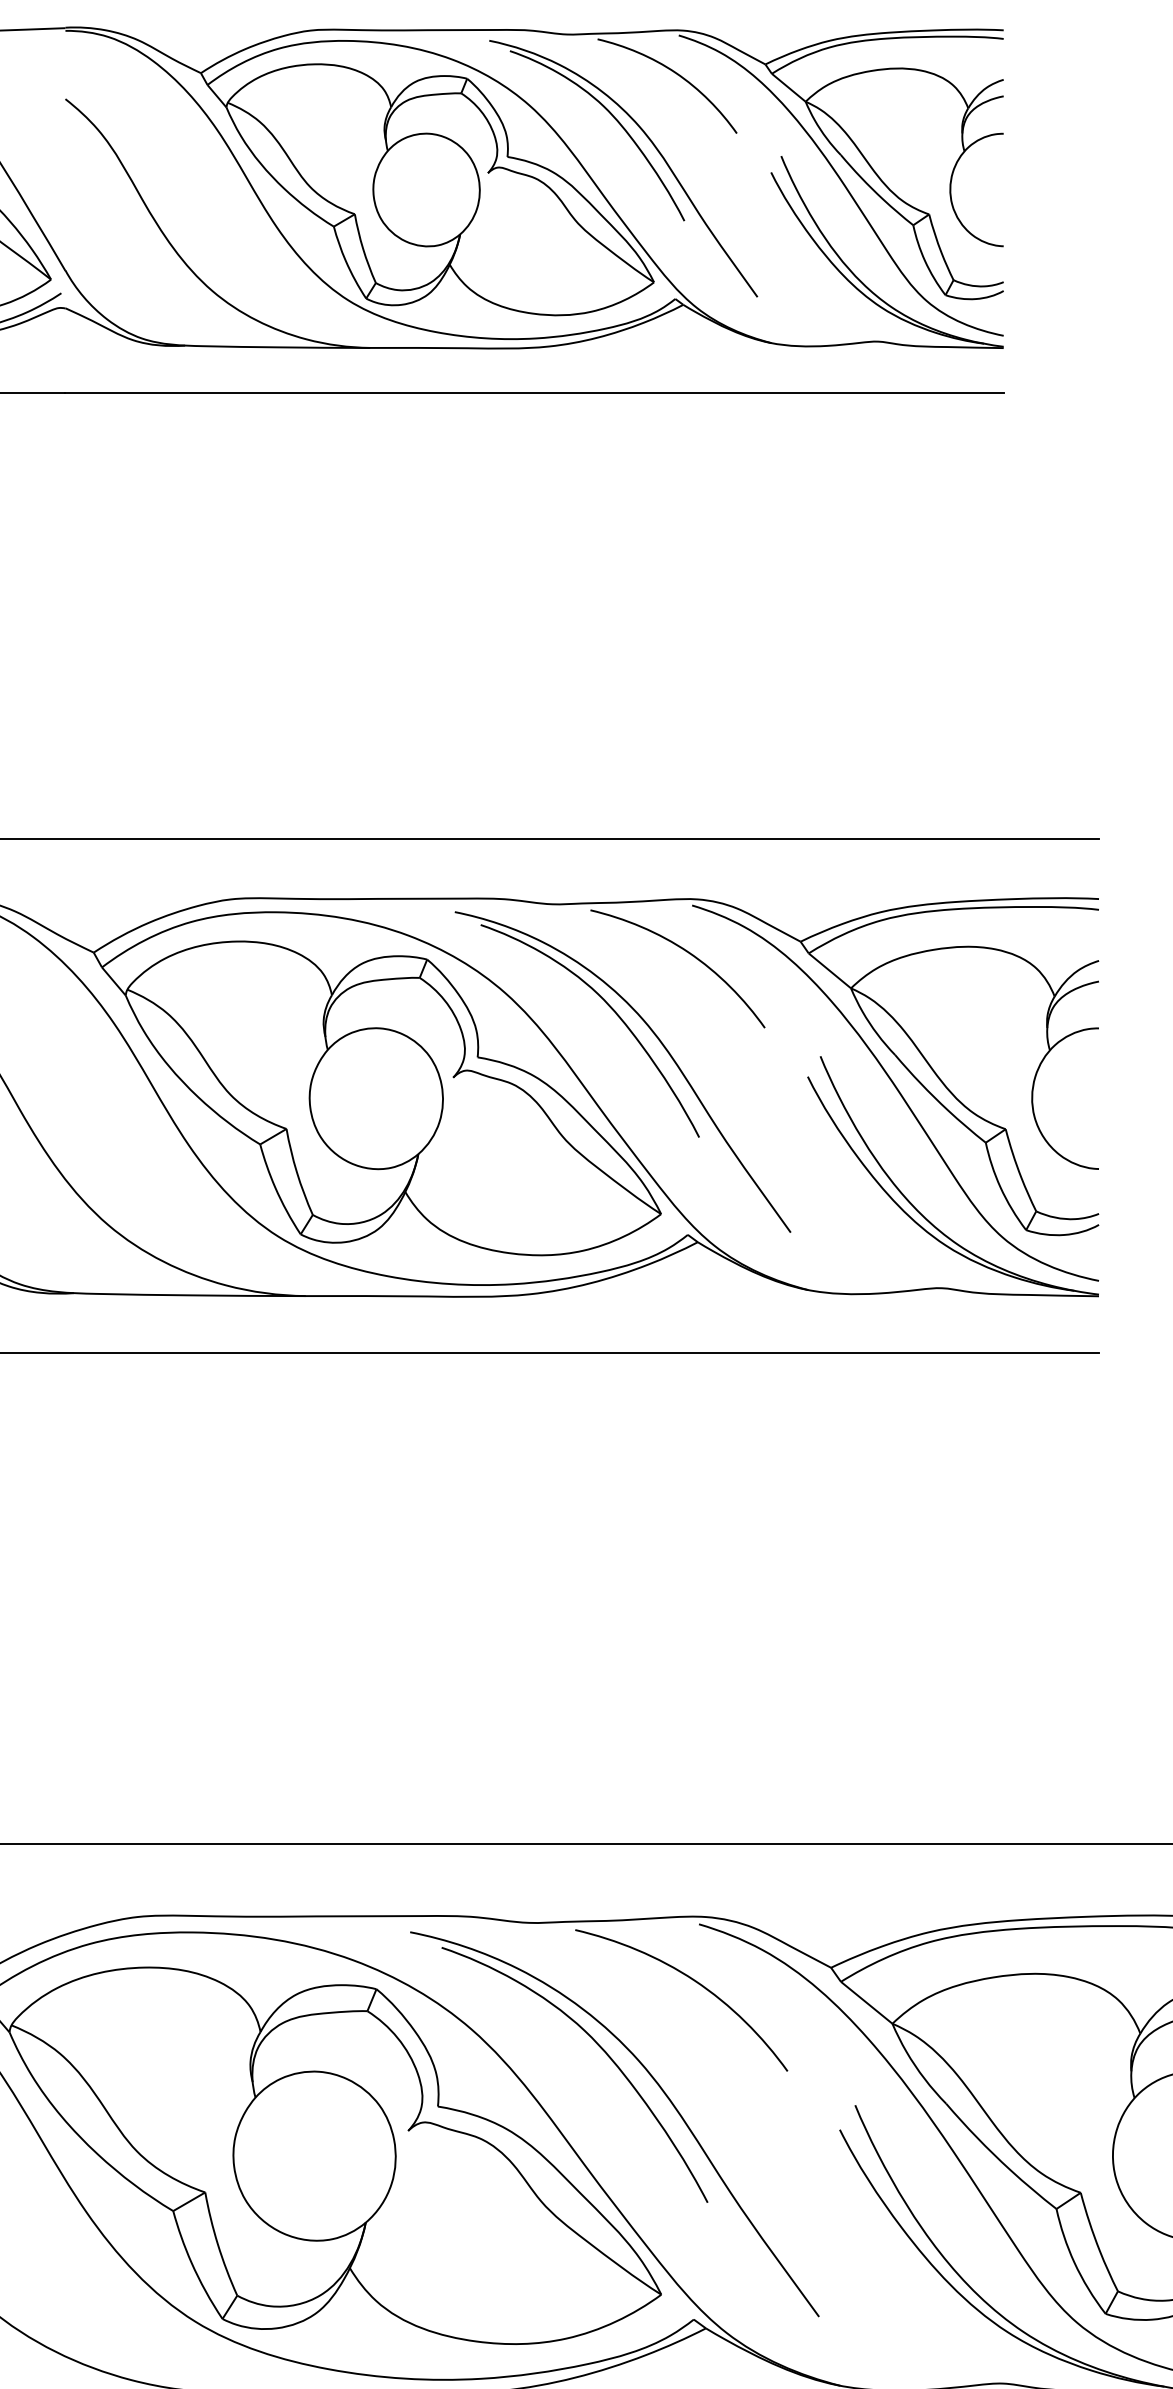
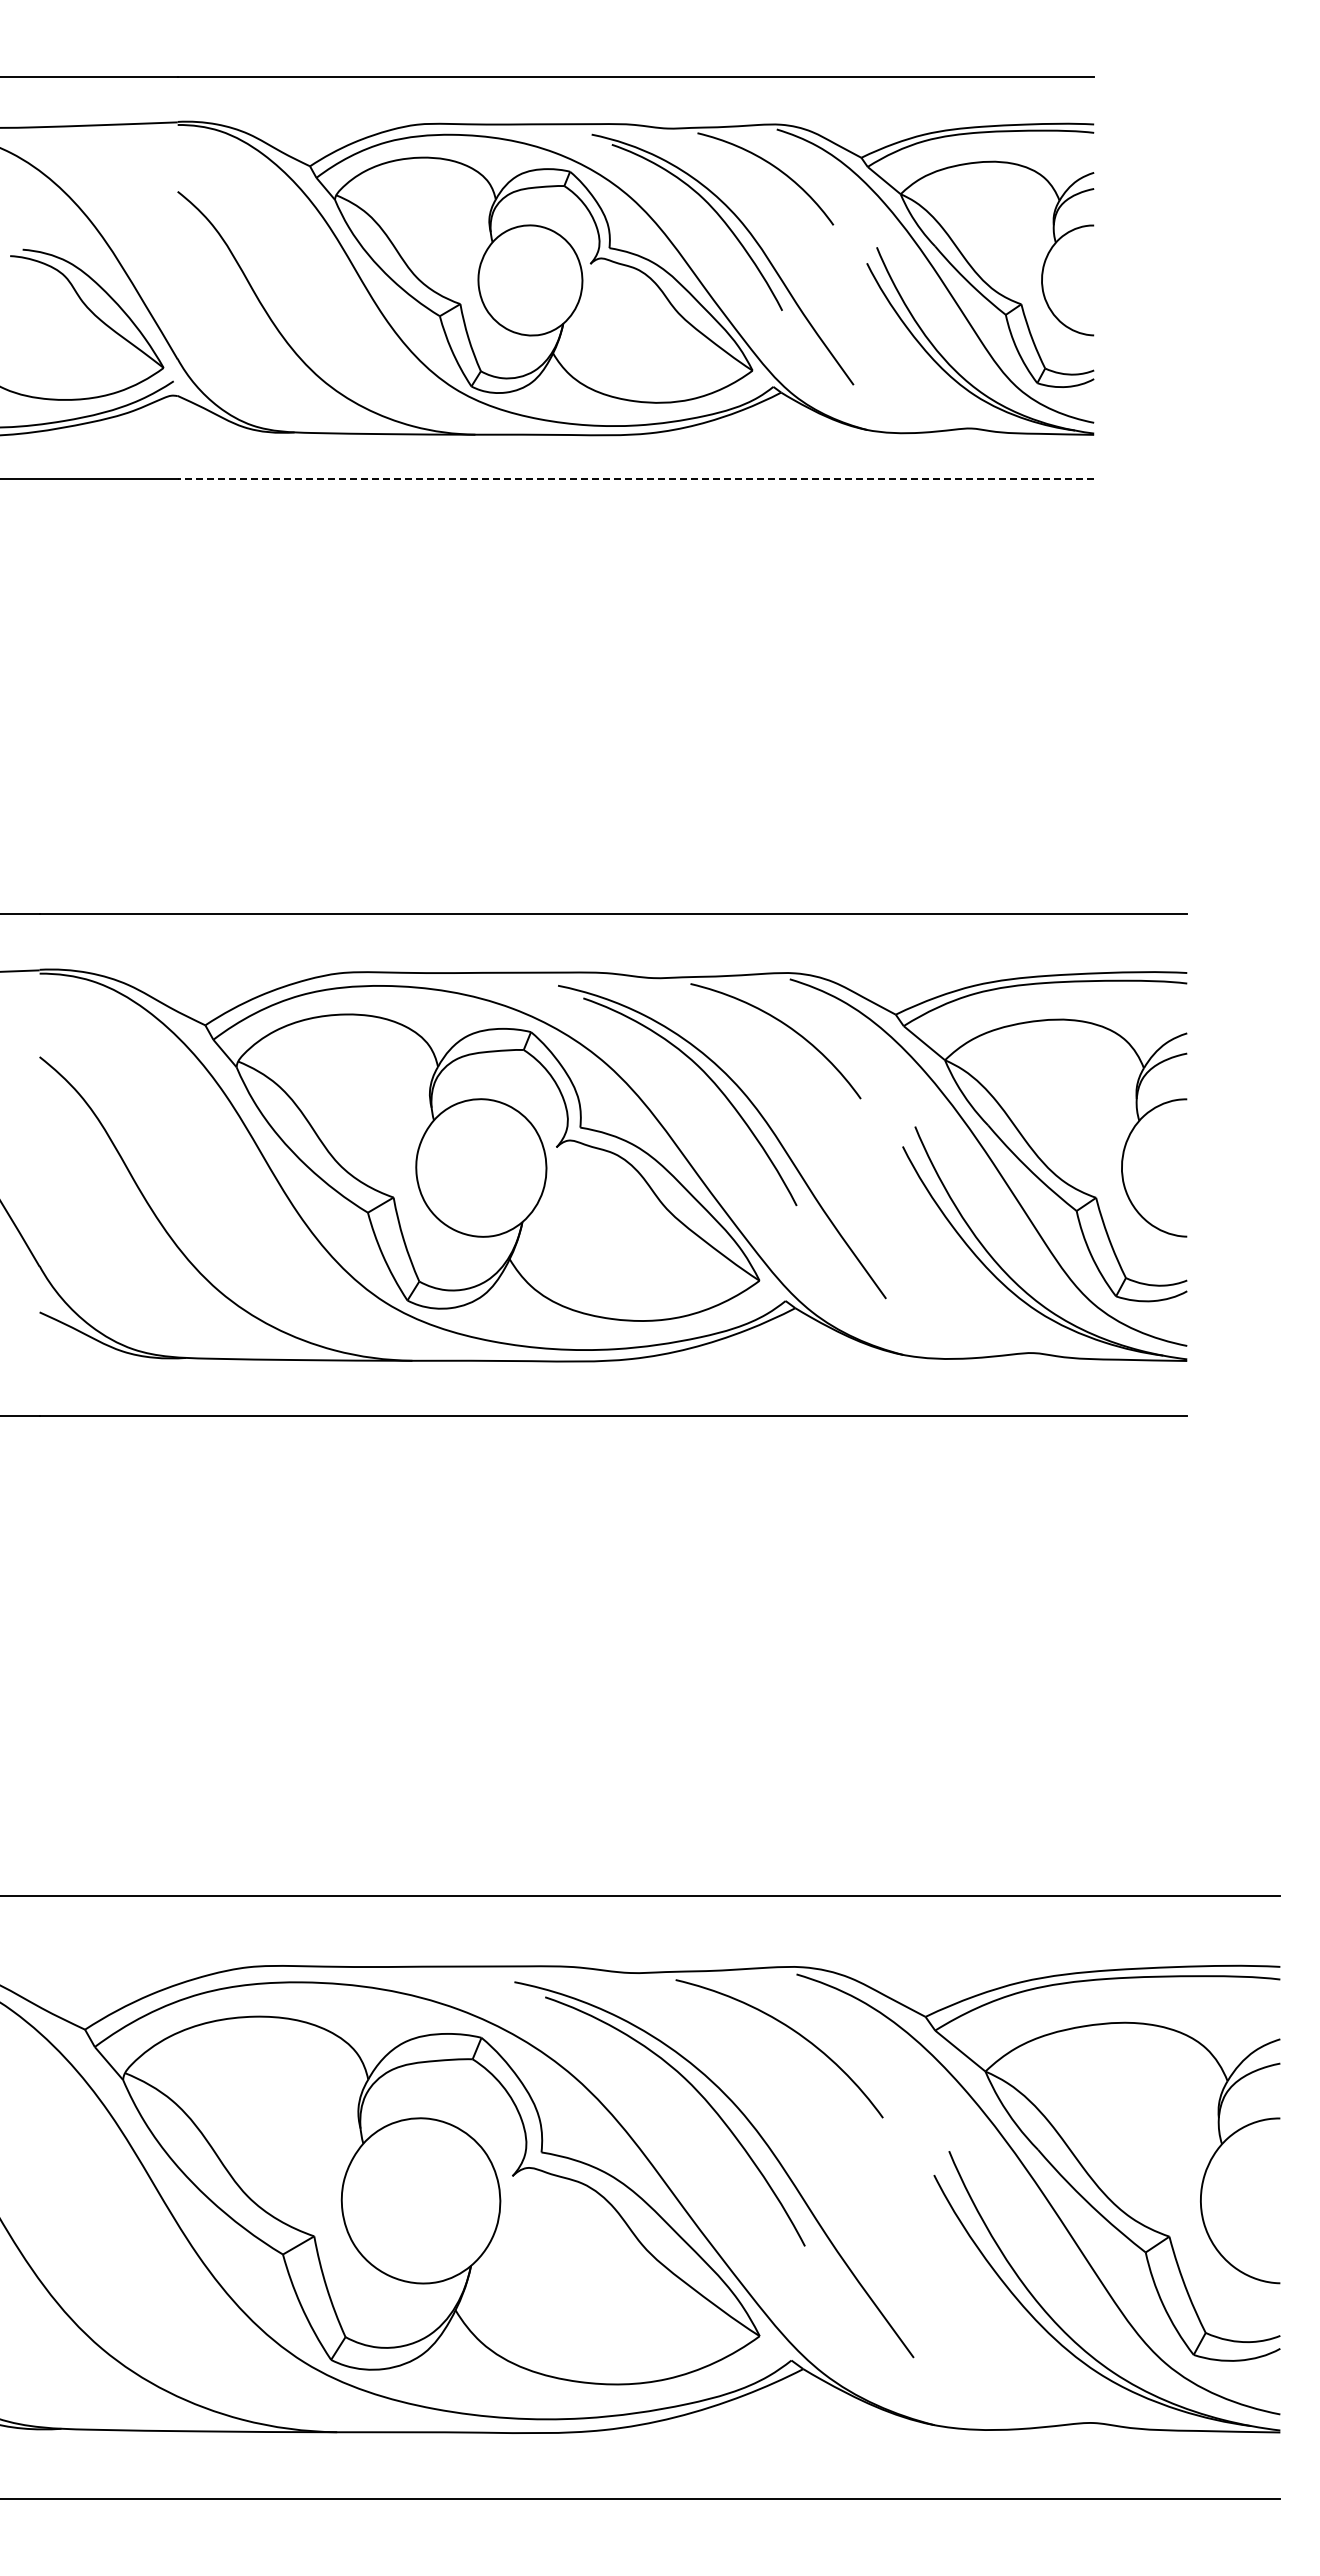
line: (534, 393) -> (635, 479), solid -> dashed

